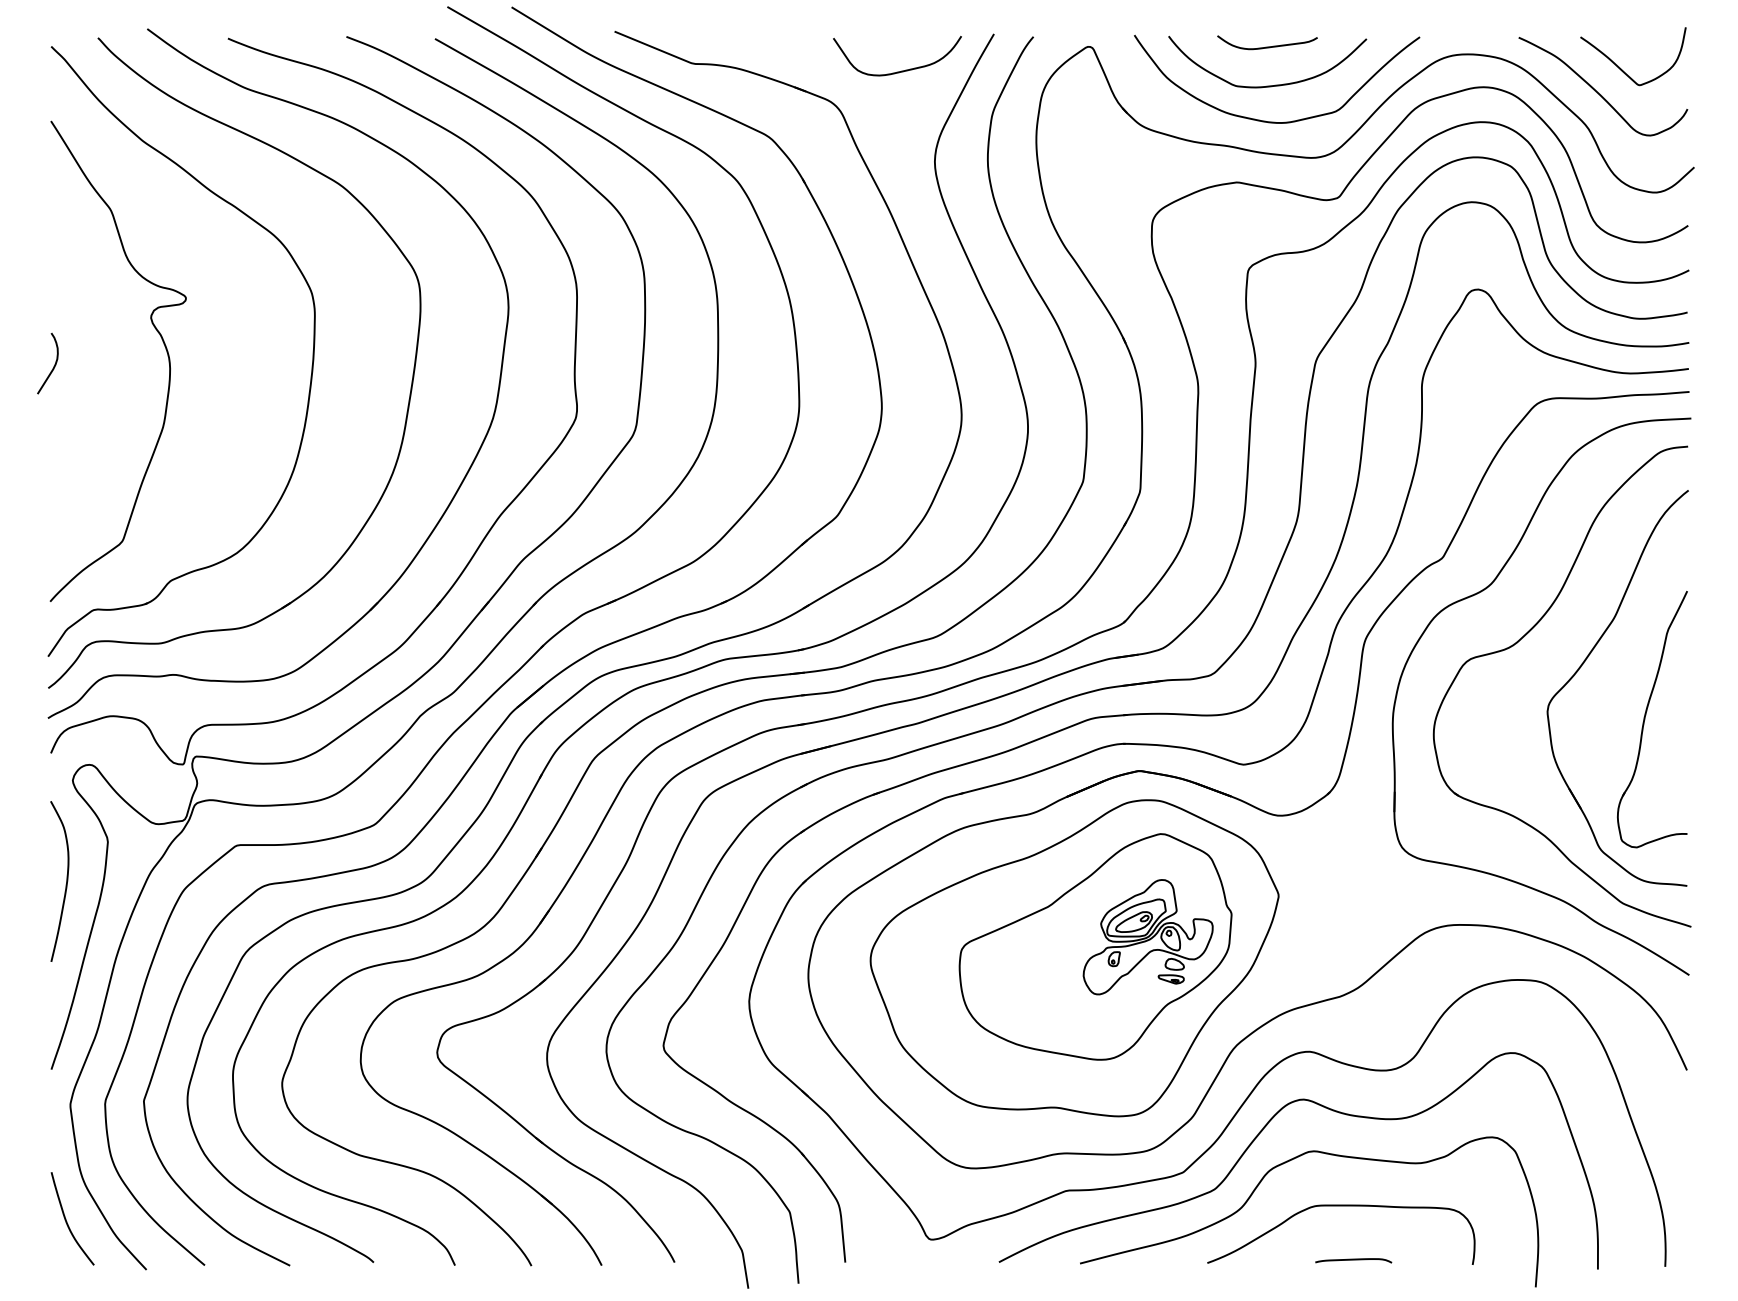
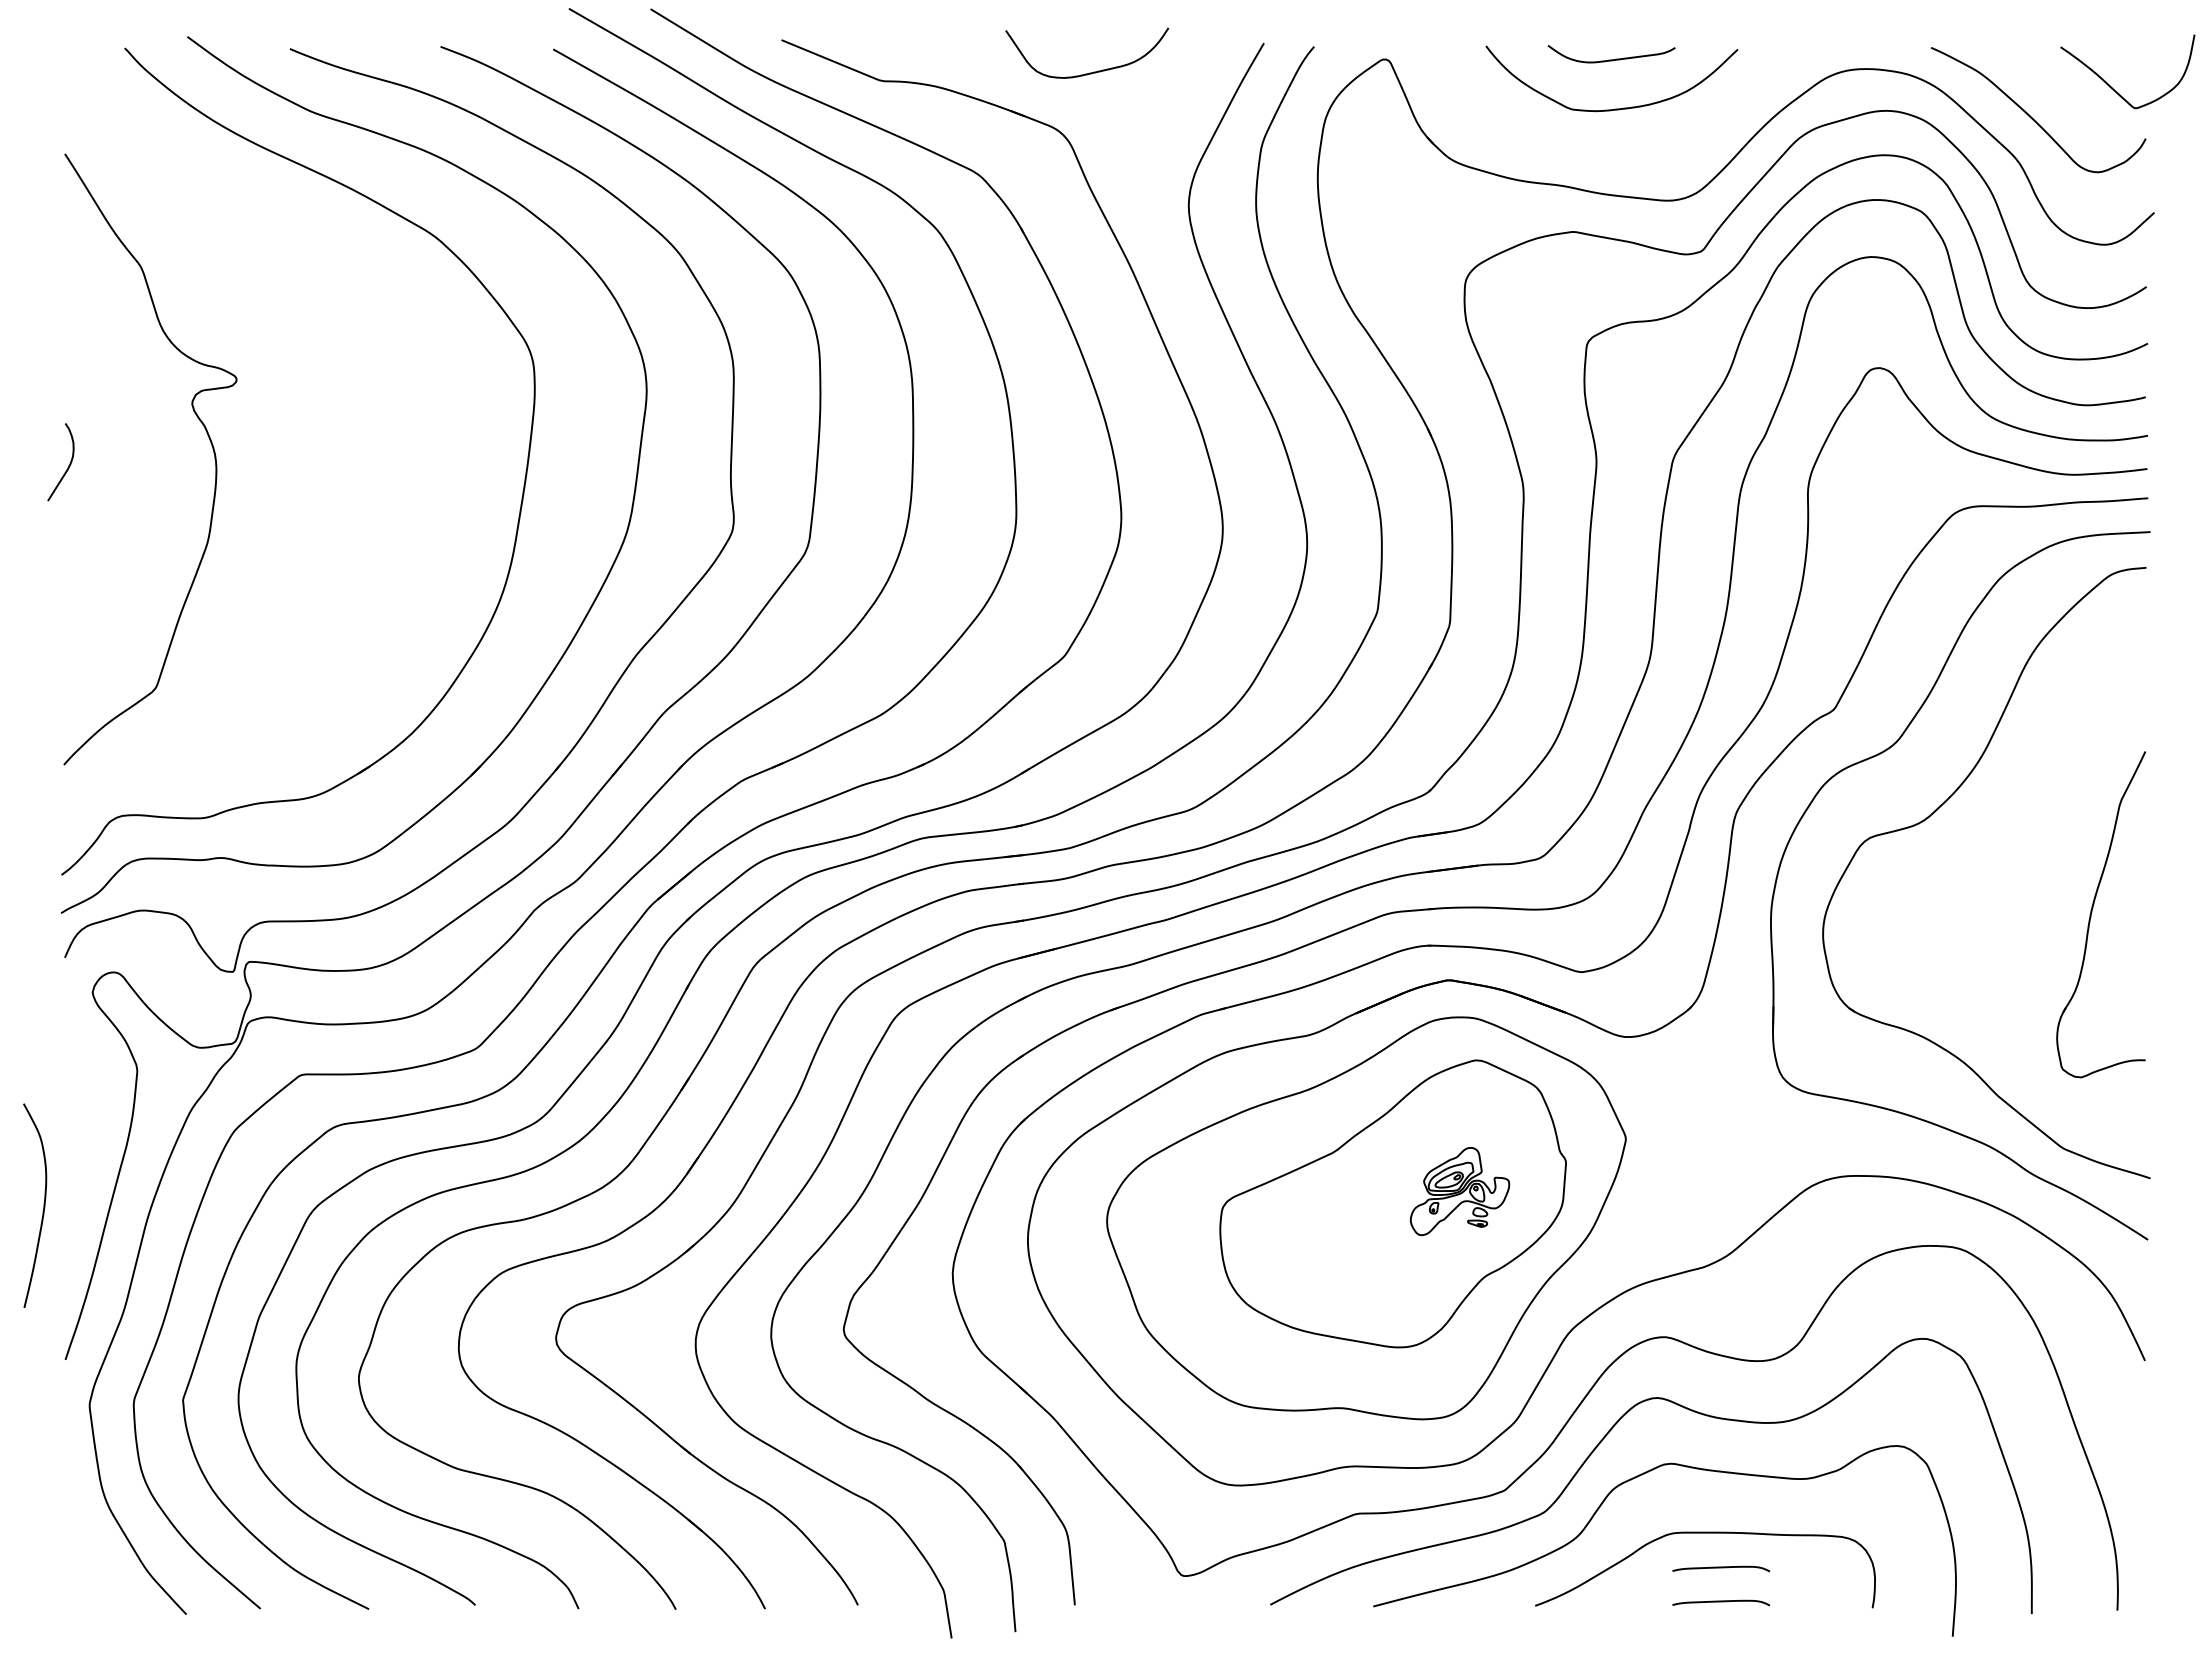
curve: (1620, 68) -> (2111, 86), moved
curve: (902, 70) -> (1093, 71), moved
curve: (1272, 121) -> (1617, 154), removed
part: (311, 366) -> (396, 465), removed
part: (1583, 664) -> (2013, 844), removed
curve: (66, 881) -> (43, 1205), moved
part: (1147, 937) -> (1459, 1191), size x0.6
curve: (67, 1221) -> (85, 1552), removed
curve: (1353, 1233) -> (1721, 1568), added

